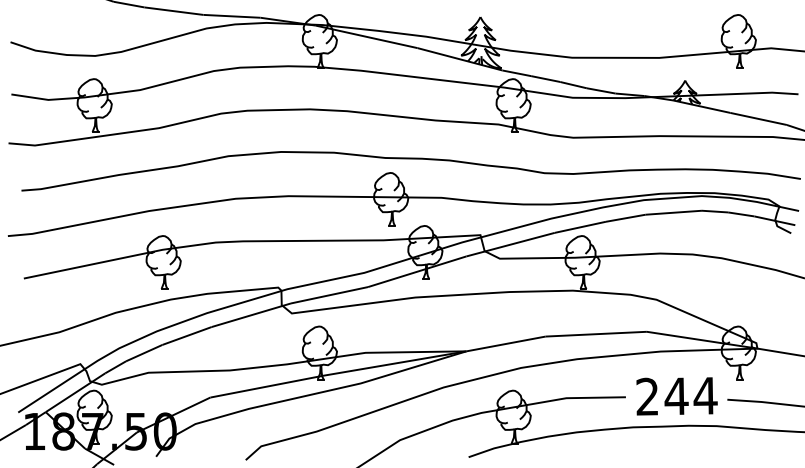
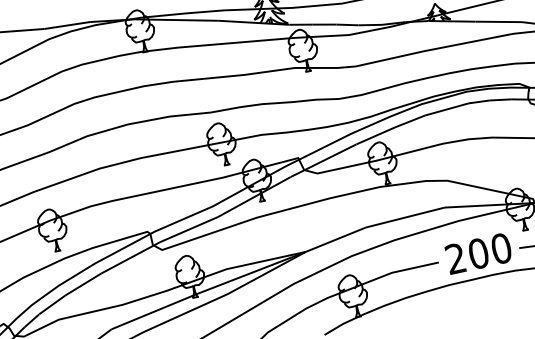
text: (690, 395) -> (489, 250), 244 -> 200

